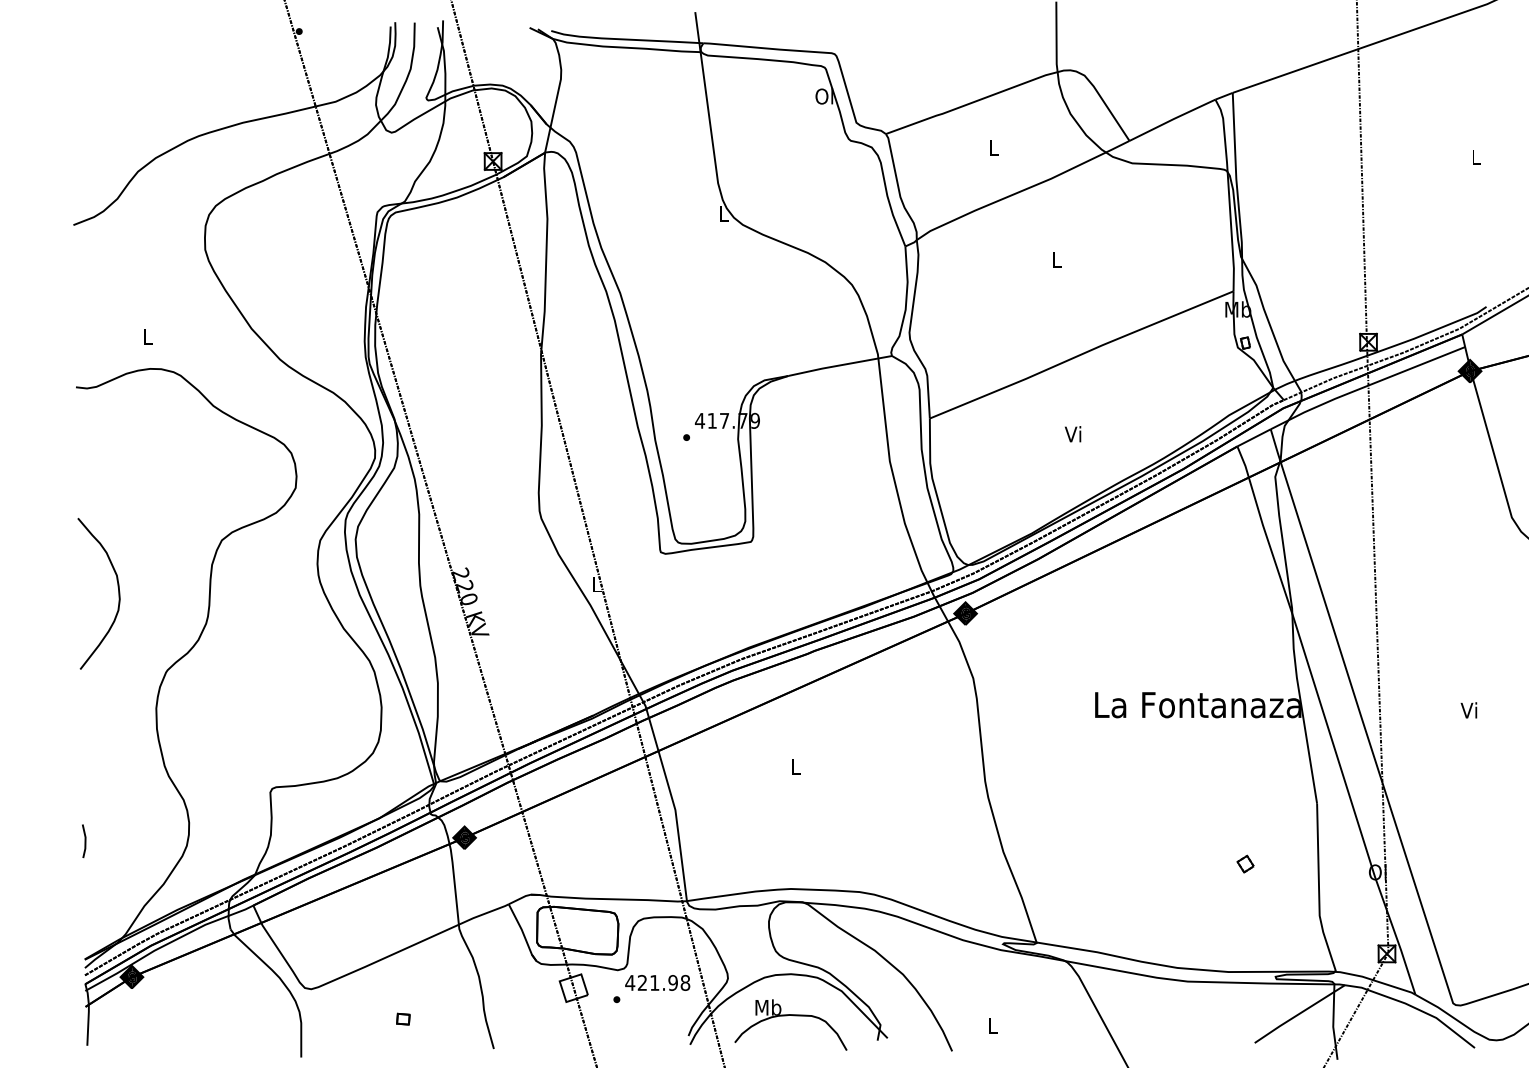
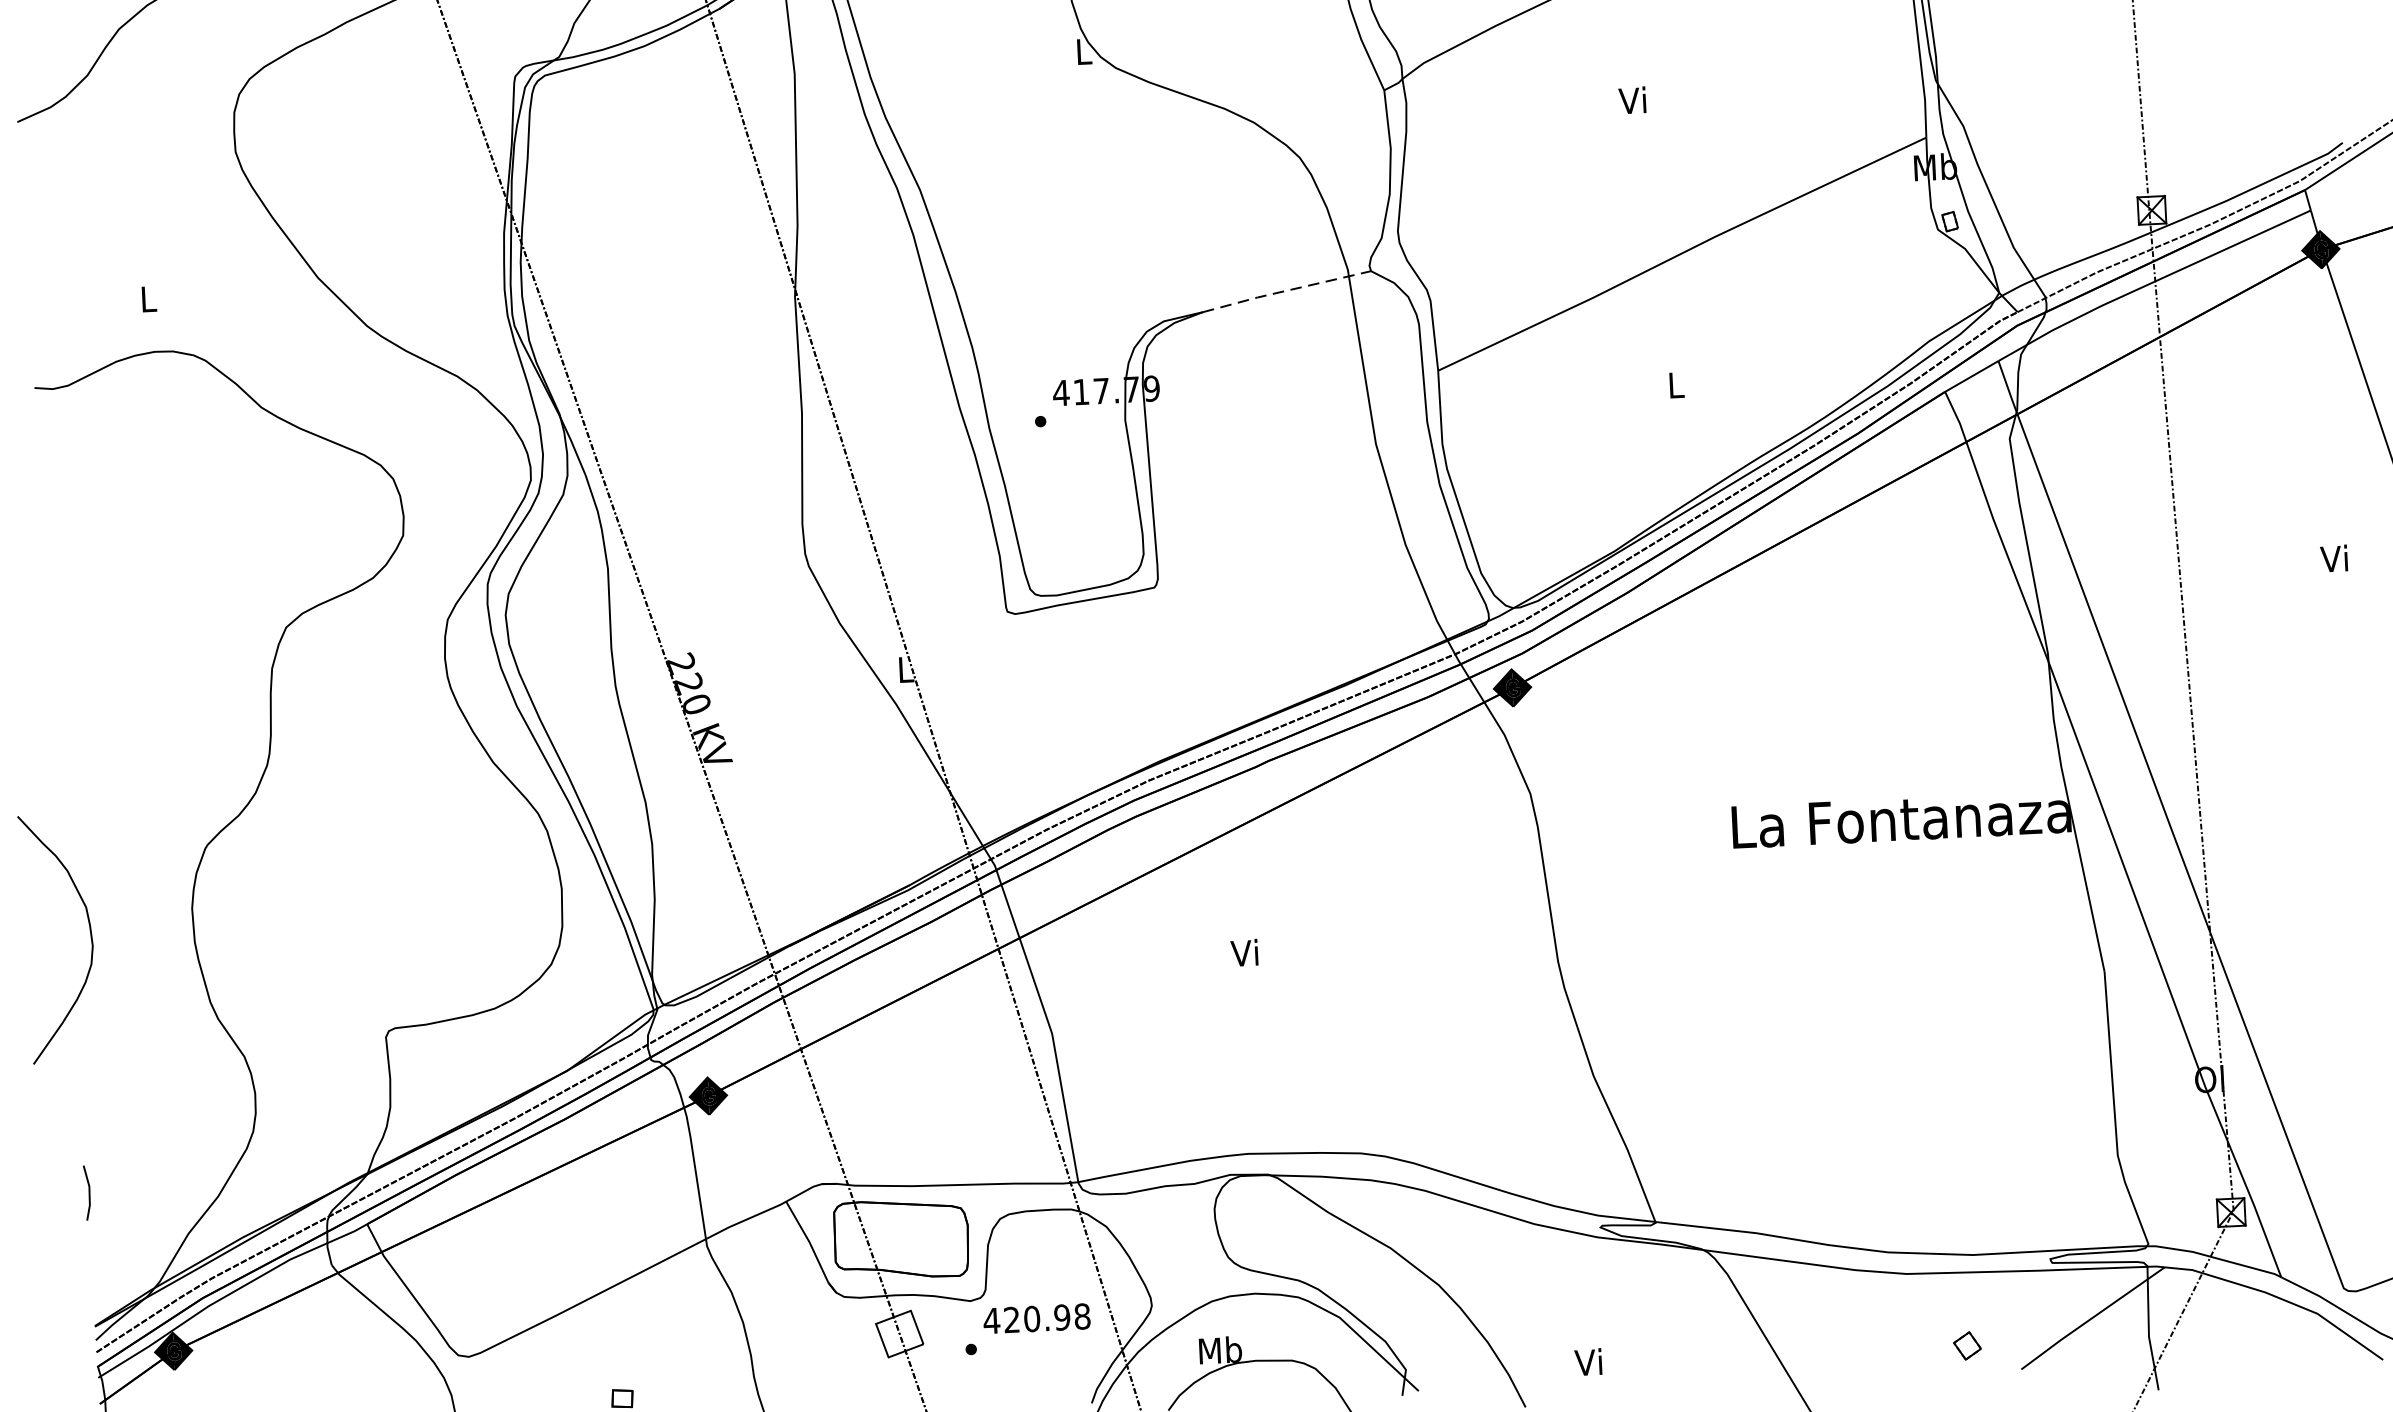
text: (1055, 259) -> (1631, 99), L -> Vi
line: (839, 365) -> (1285, 290), solid -> dashed
text: (1072, 434) -> (1673, 385), Vi -> L
curve: (117, 587) -> (88, 926), moved
text: (1468, 710) -> (2333, 558), moved
text: (794, 766) -> (1244, 952), L -> Vi
line: (84, 841) -> (87, 1193), moved
part: (1245, 863) -> (1967, 1344), moved
text: (654, 982) -> (1031, 1318), 421.98 -> 420.98
text: (991, 1025) -> (1588, 1361), L -> Vi

